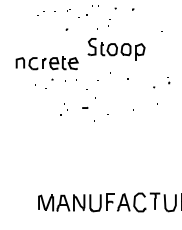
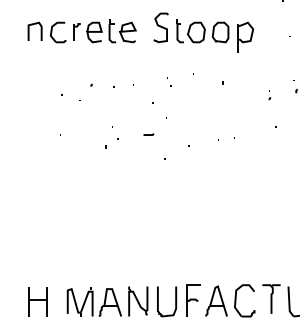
part: (46, 63) -> (80, 32), moved
part: (21, 202) -> (37, 300), added

